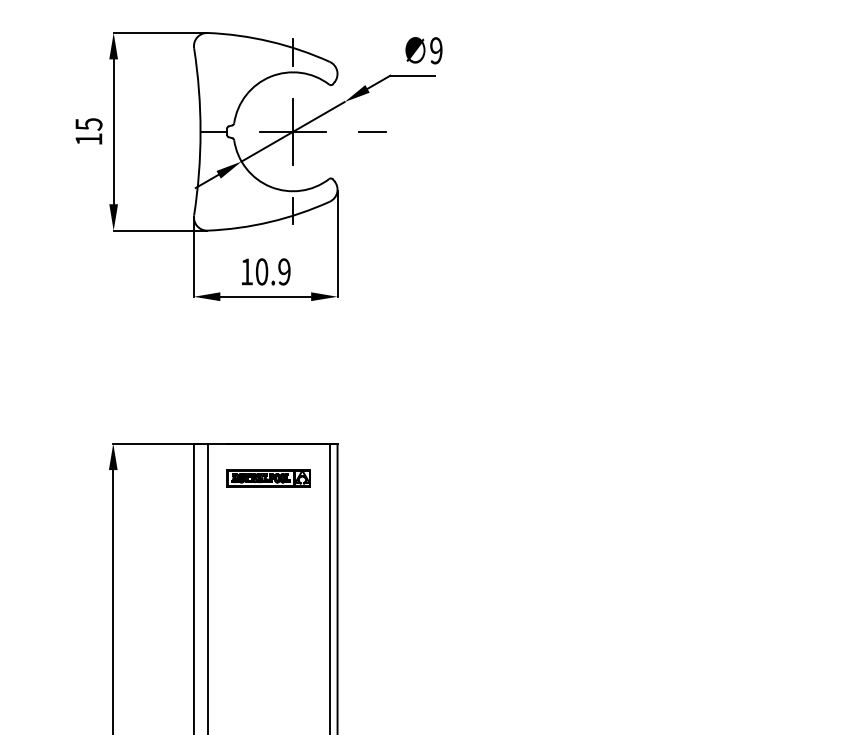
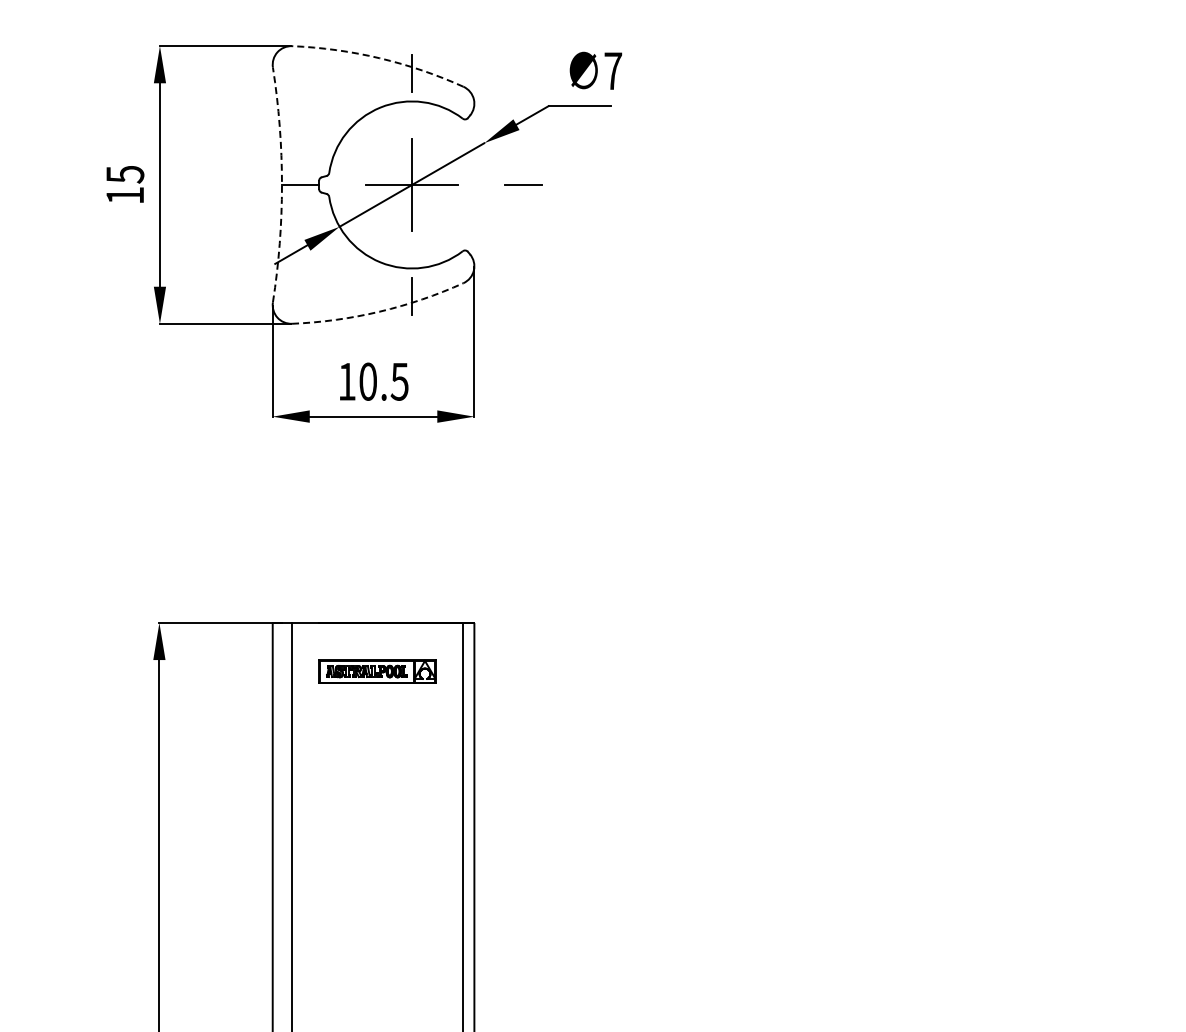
arc: (269, 41) -> (379, 58), solid -> dashed
text: (436, 51) -> (613, 71), 9 -> 7
arc: (200, 131) -> (282, 184), solid -> dashed
arc: (269, 221) -> (379, 311), solid -> dashed
text: (284, 271) -> (399, 381), 10.9 -> 10.5

